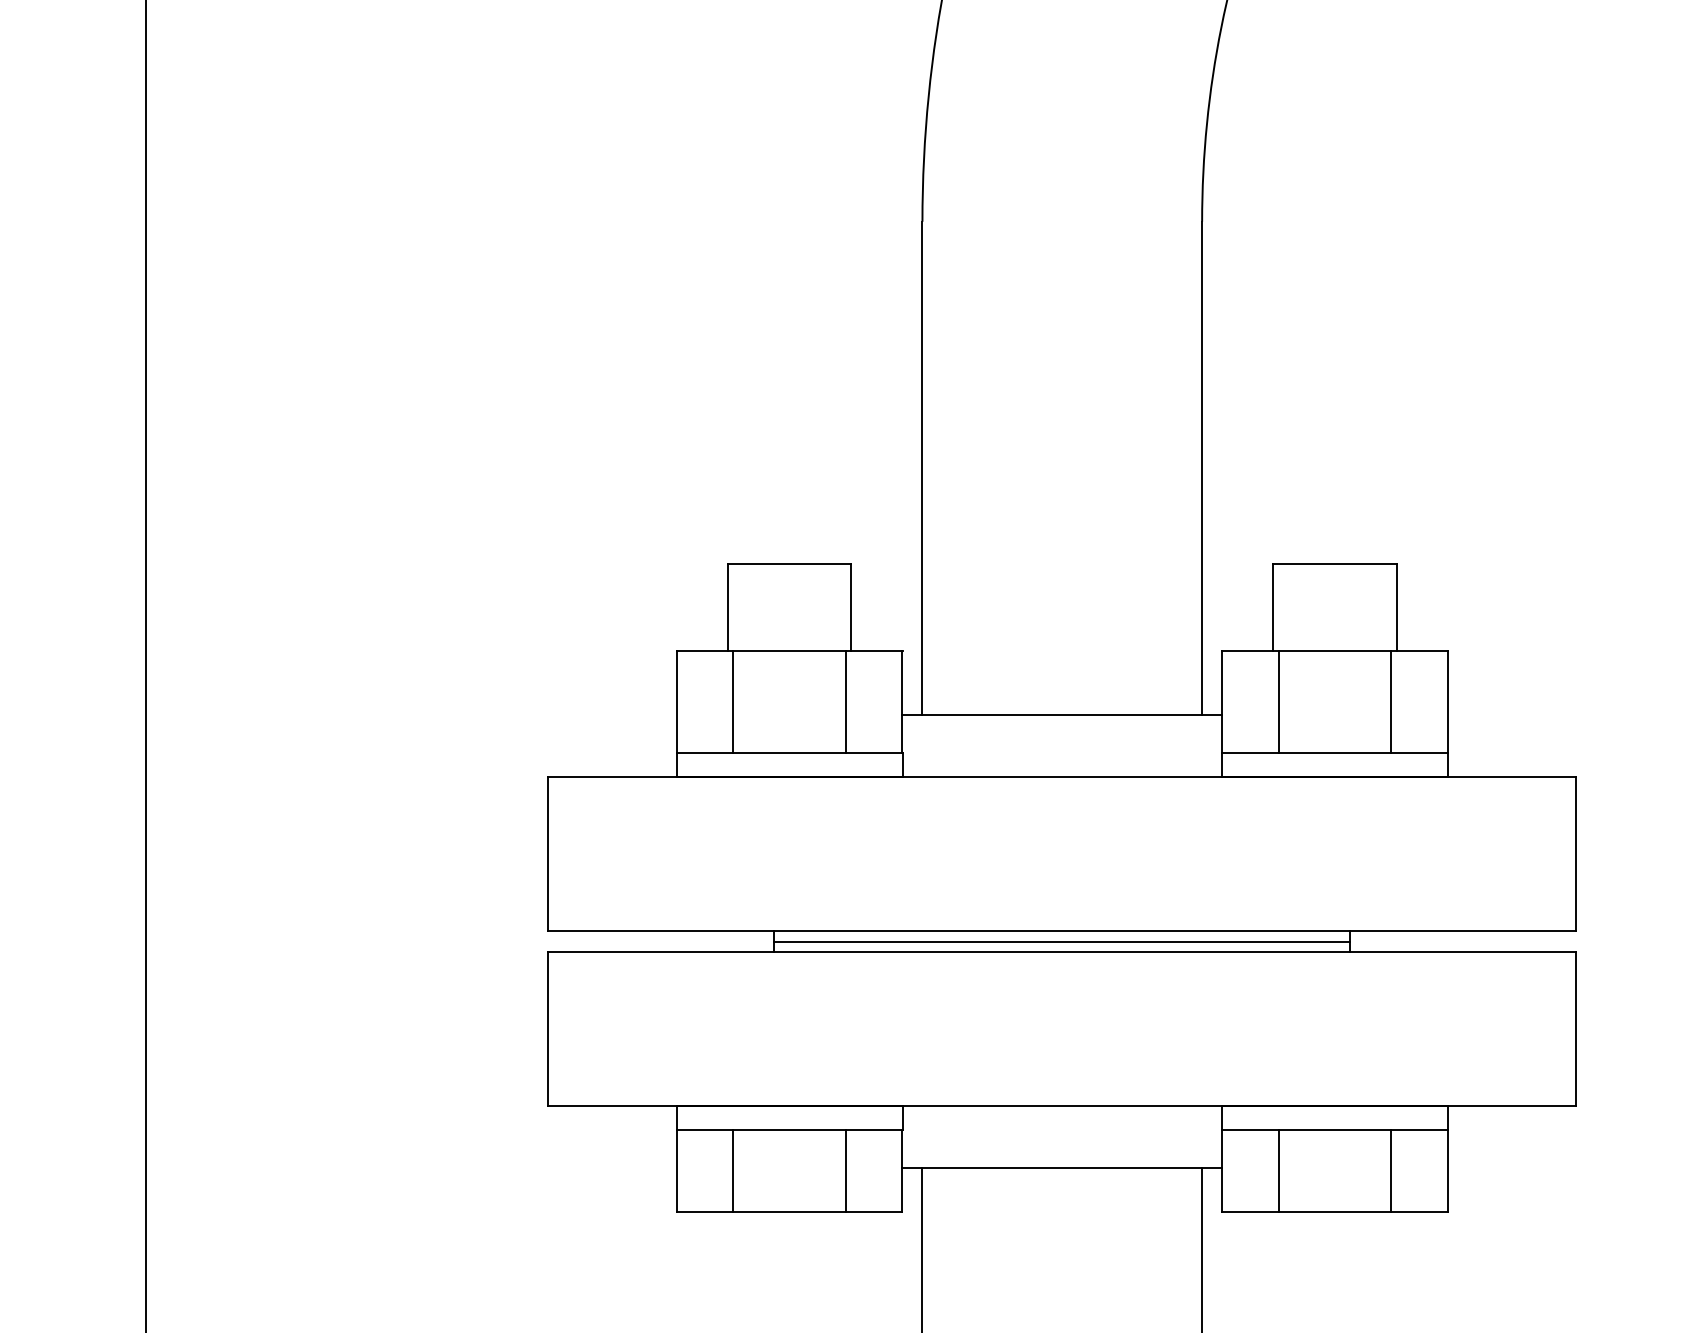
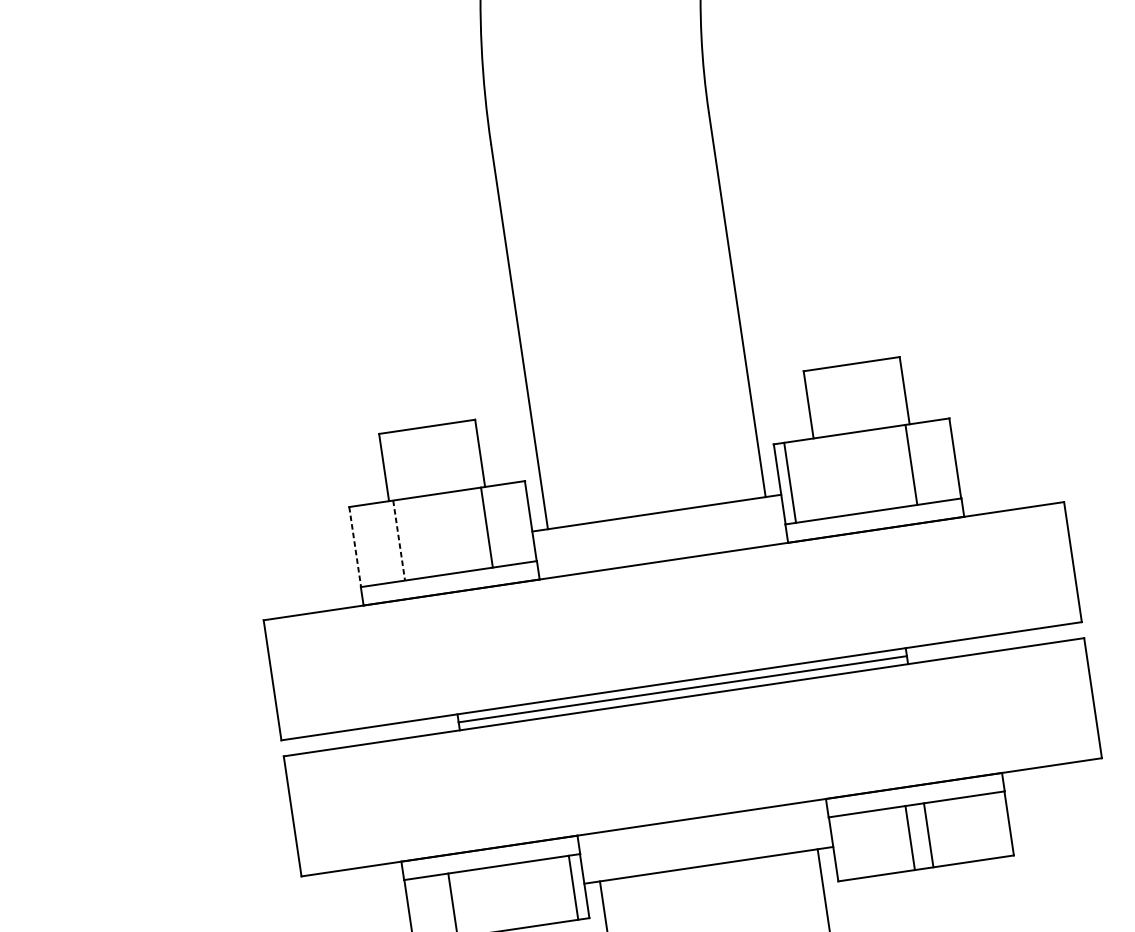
line: (1278, 701) -> (790, 482), moved
line: (676, 702) -> (355, 547), solid -> dashed
line: (733, 702) -> (399, 540), solid -> dashed
line: (846, 1170) -> (573, 887), moved
line: (1278, 1170) -> (910, 837), moved
line: (1391, 1170) -> (928, 835), moved

